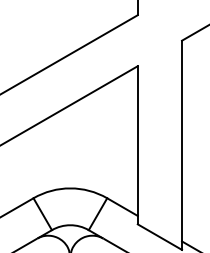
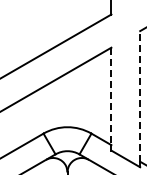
line: (182, 139) -> (140, 95), solid -> dashed
line: (137, 141) -> (111, 96), solid -> dashed

